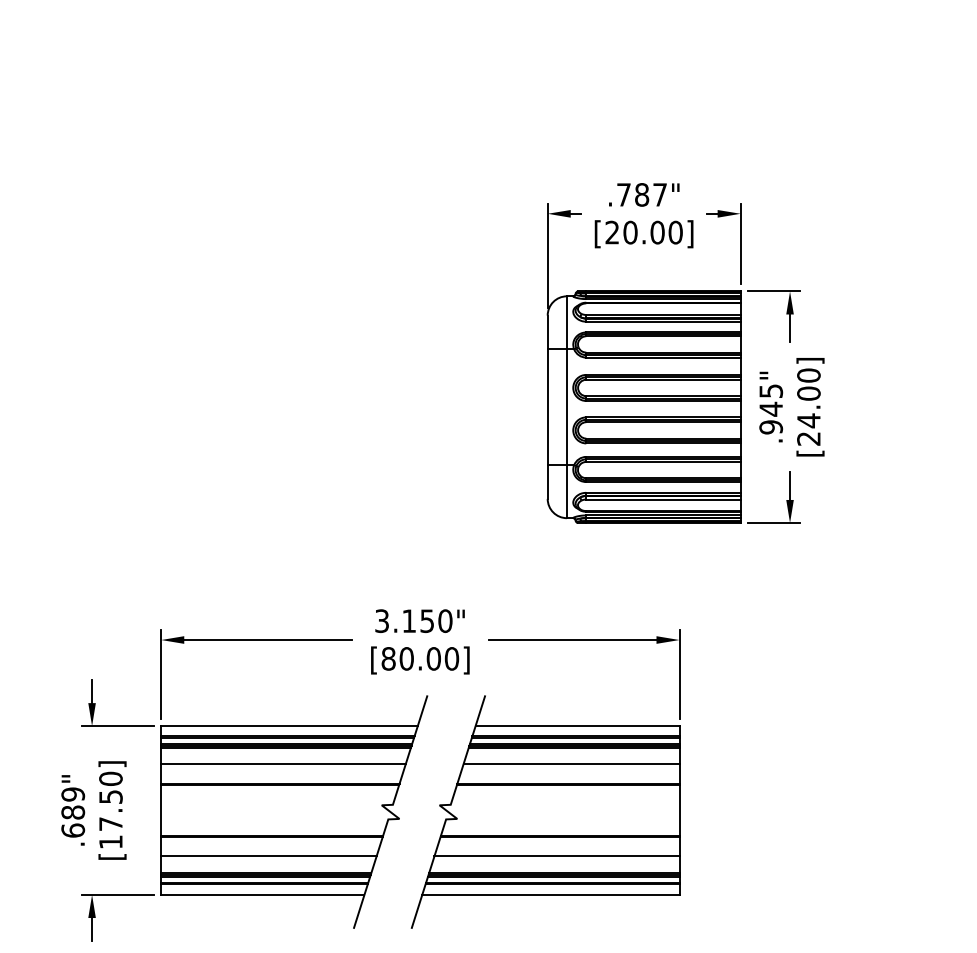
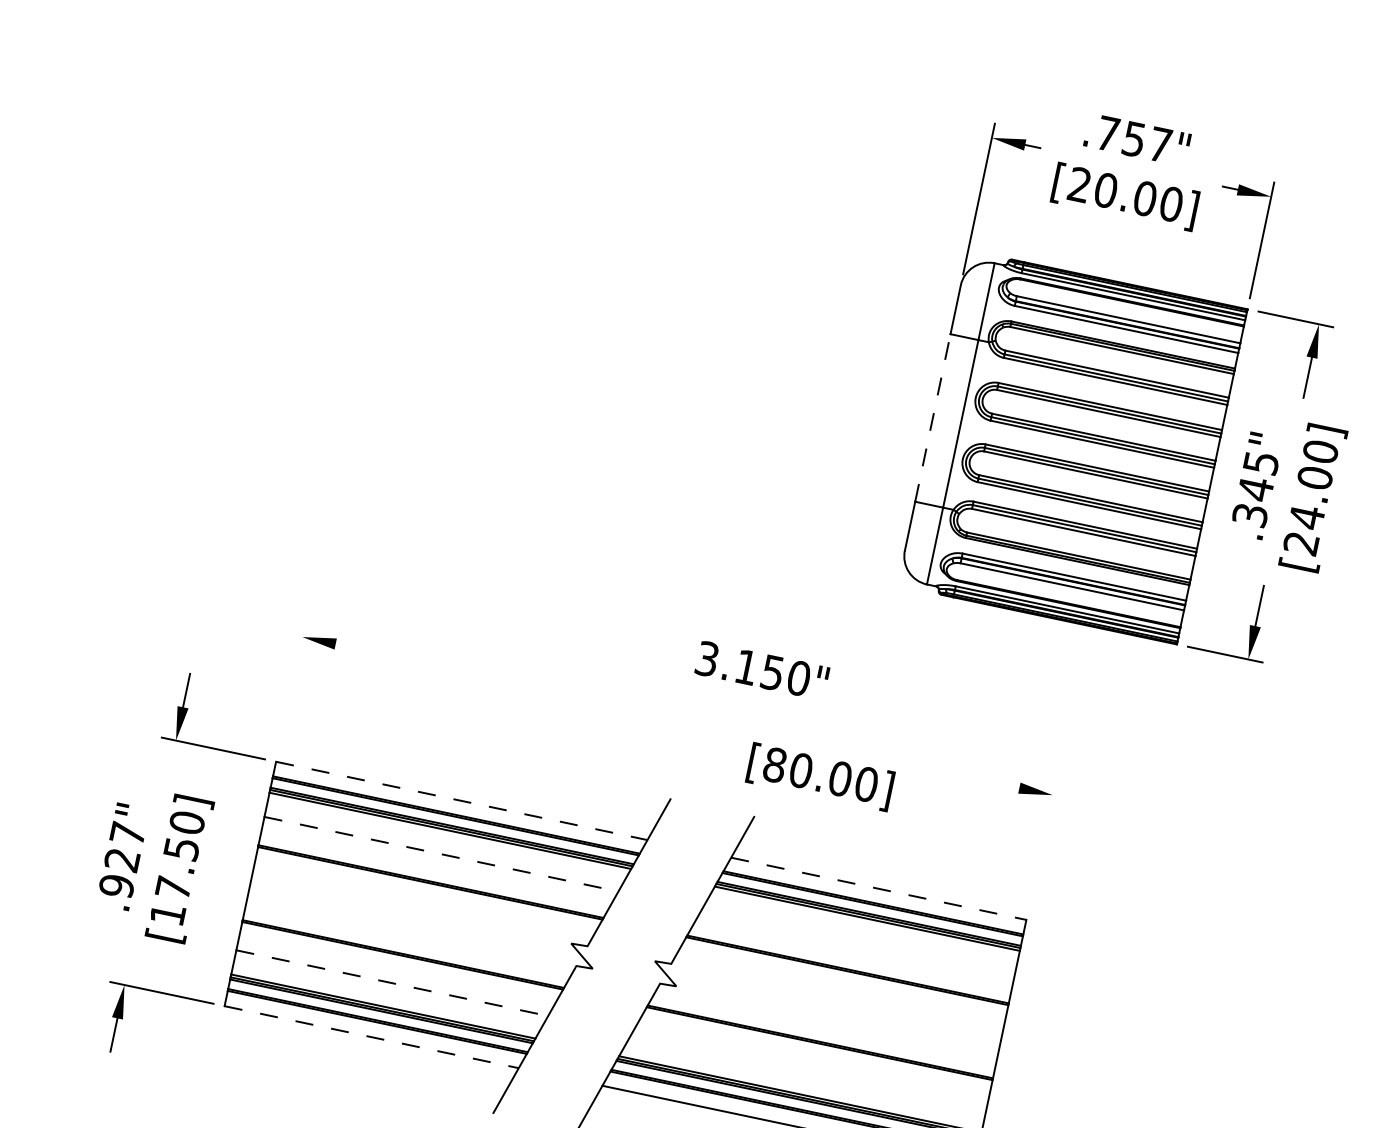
text: (642, 194) -> (1135, 138), .787" -> .757"
line: (547, 407) -> (932, 418), solid -> dashed
text: (770, 427) -> (1249, 515), .945" -> .345"
text: (419, 620) -> (761, 669), moved
line: (267, 640) -> (456, 670), removed
line: (572, 640) -> (897, 763), removed
text: (420, 660) -> (820, 777), moved
line: (161, 674) -> (292, 687), removed
line: (679, 674) -> (1042, 845), removed
line: (290, 726) -> (463, 801), solid -> dashed
line: (577, 726) -> (878, 889), solid -> dashed
line: (283, 764) -> (441, 854), solid -> dashed
line: (571, 764) -> (858, 942), removed
text: (73, 812) -> (122, 859), .689" -> .927"
line: (268, 856) -> (391, 983), solid -> dashed
line: (556, 856) -> (808, 1070), removed
line: (262, 895) -> (371, 1037), solid -> dashed

